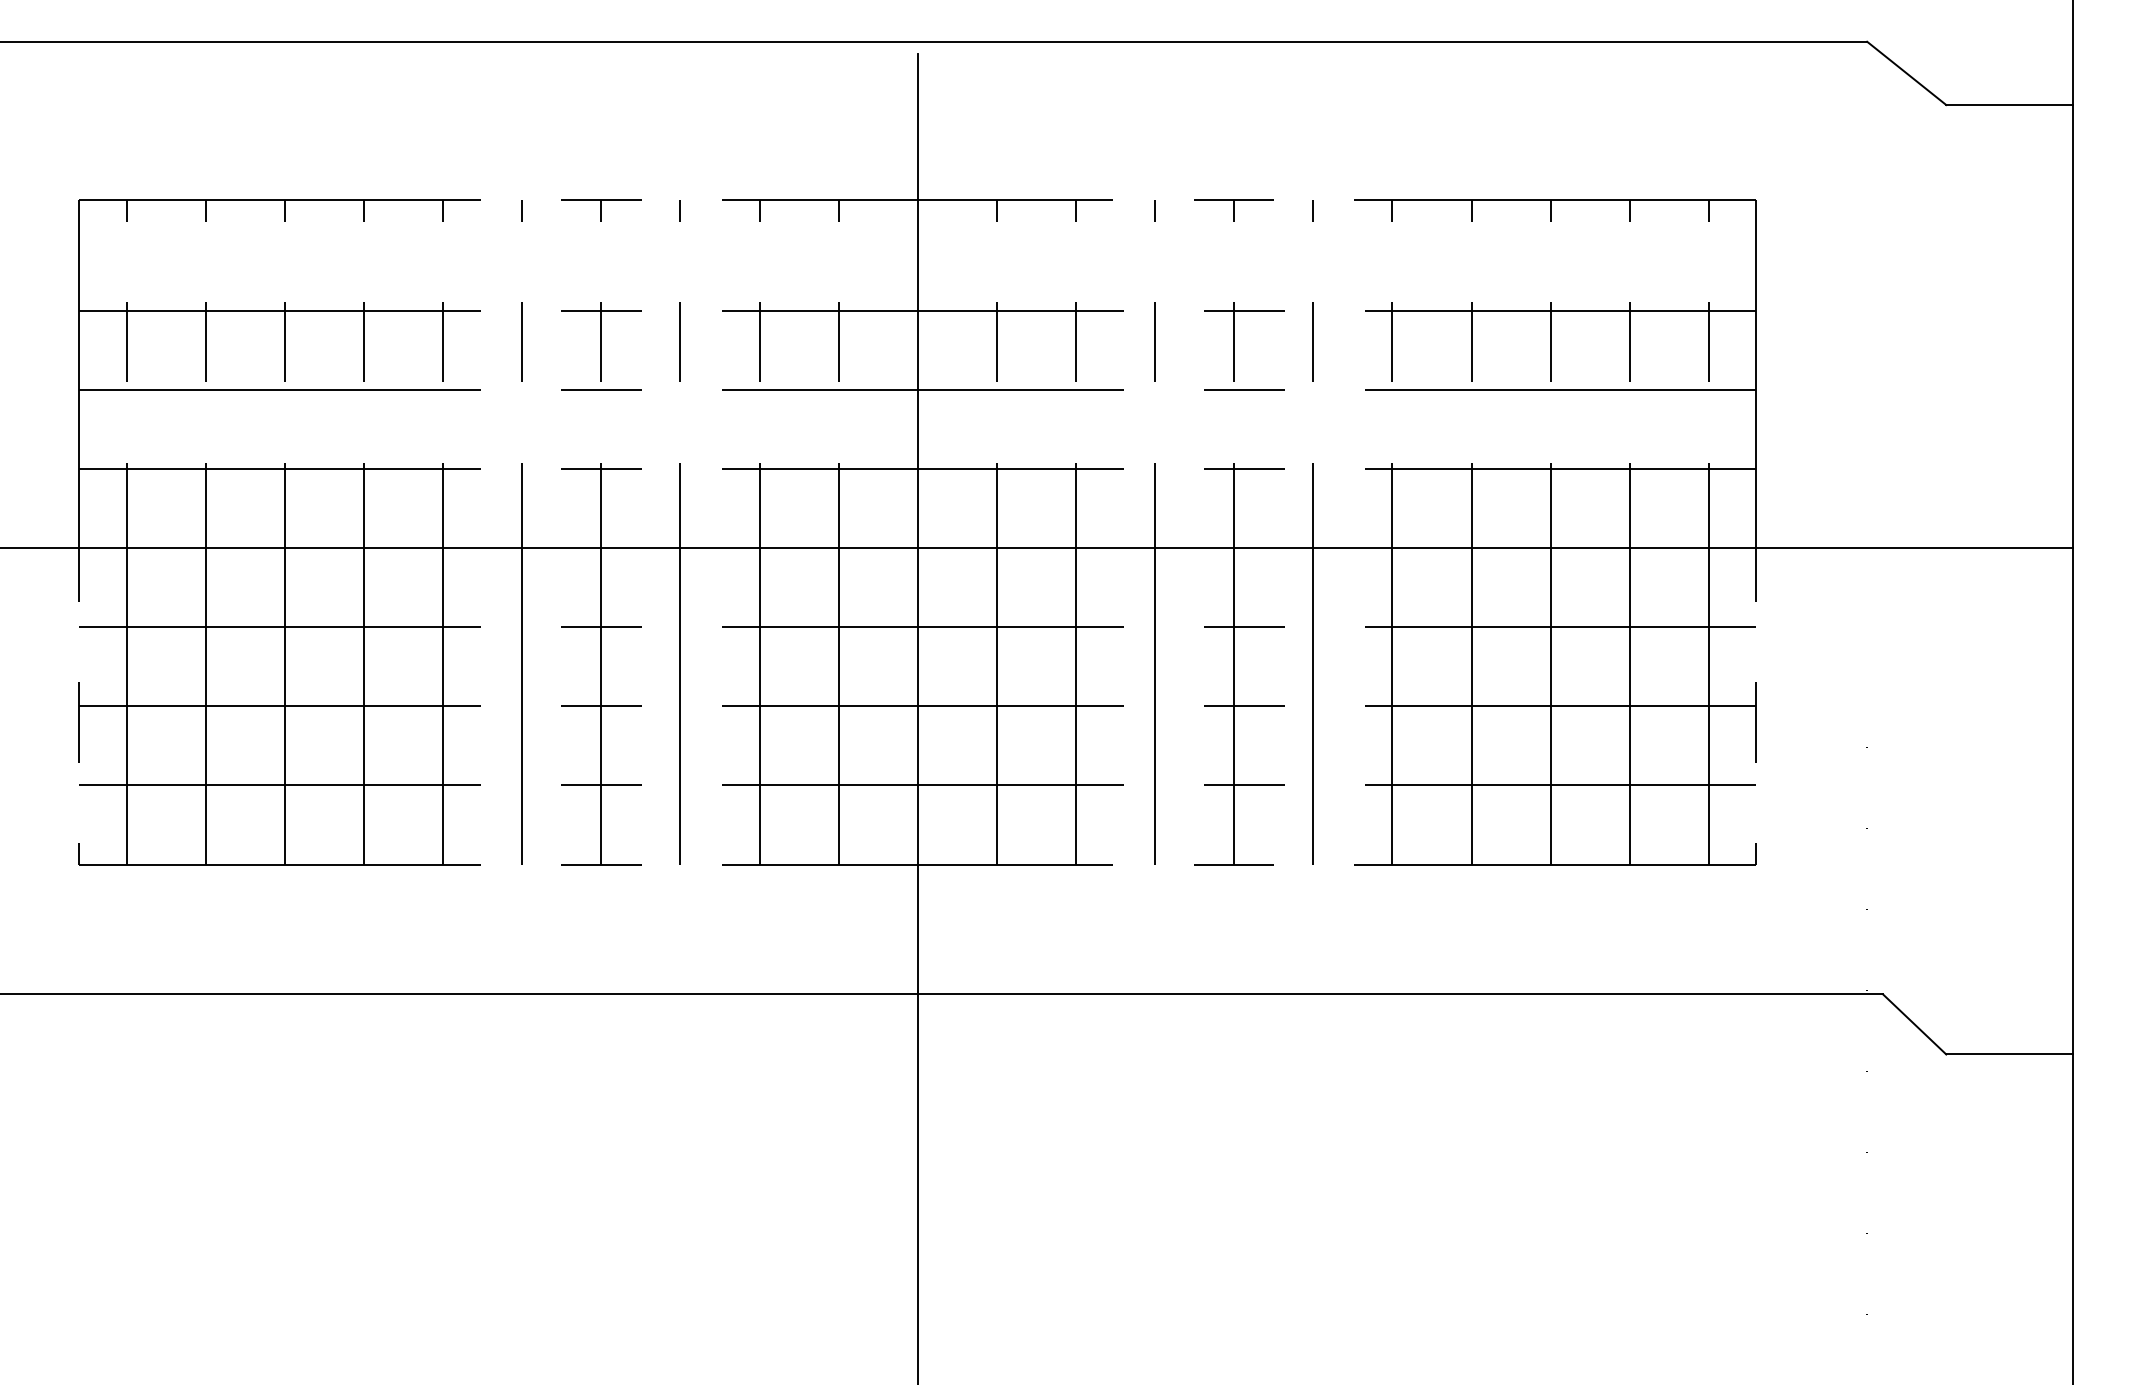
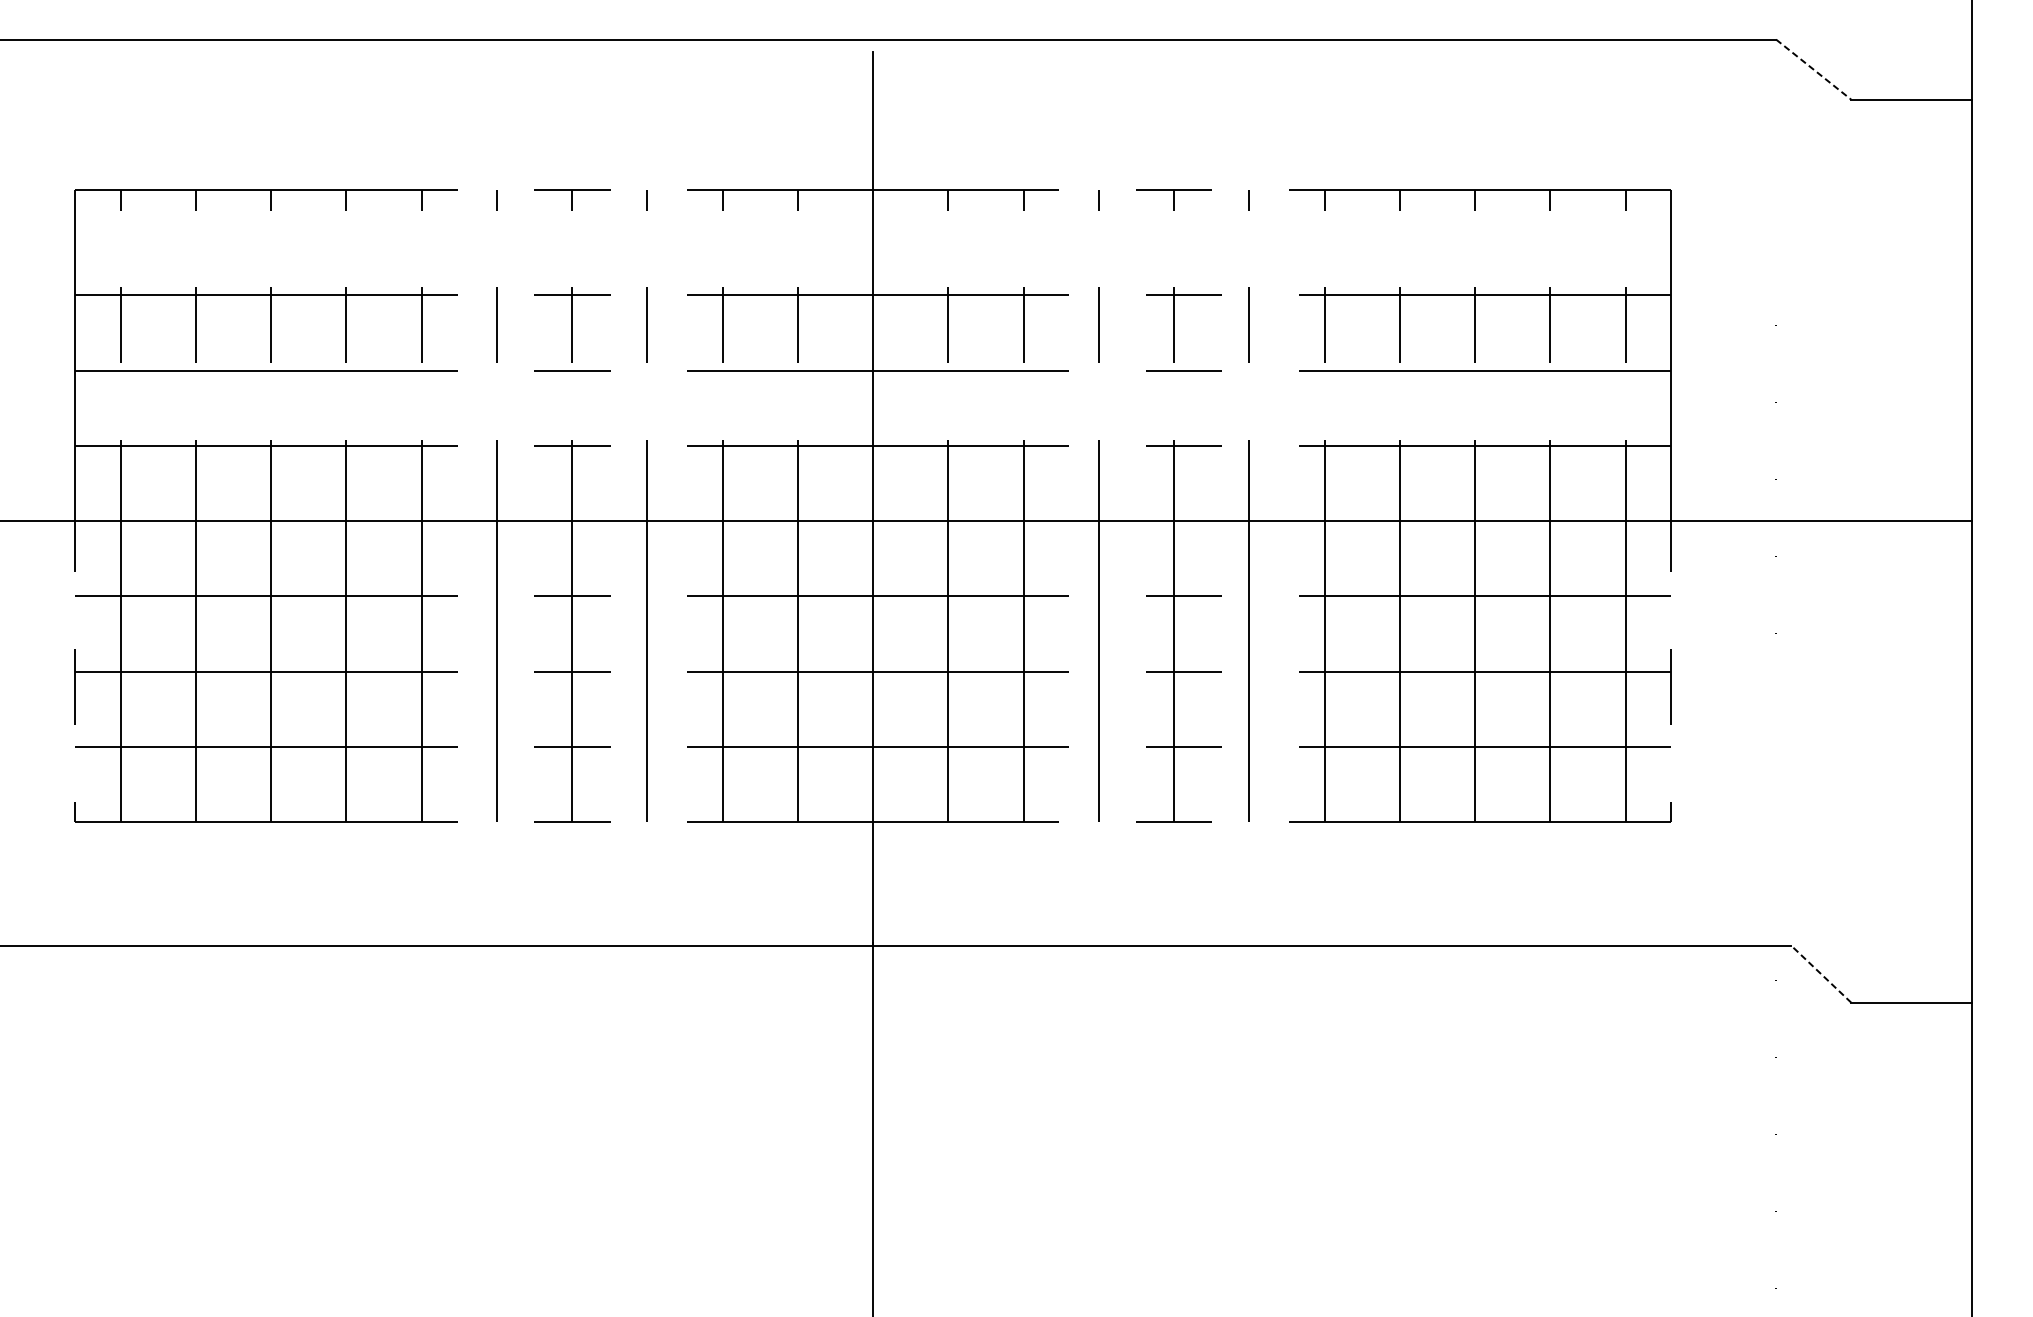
line: (1906, 73) -> (1813, 69), solid -> dashed
line: (1914, 1024) -> (1821, 974), solid -> dashed

